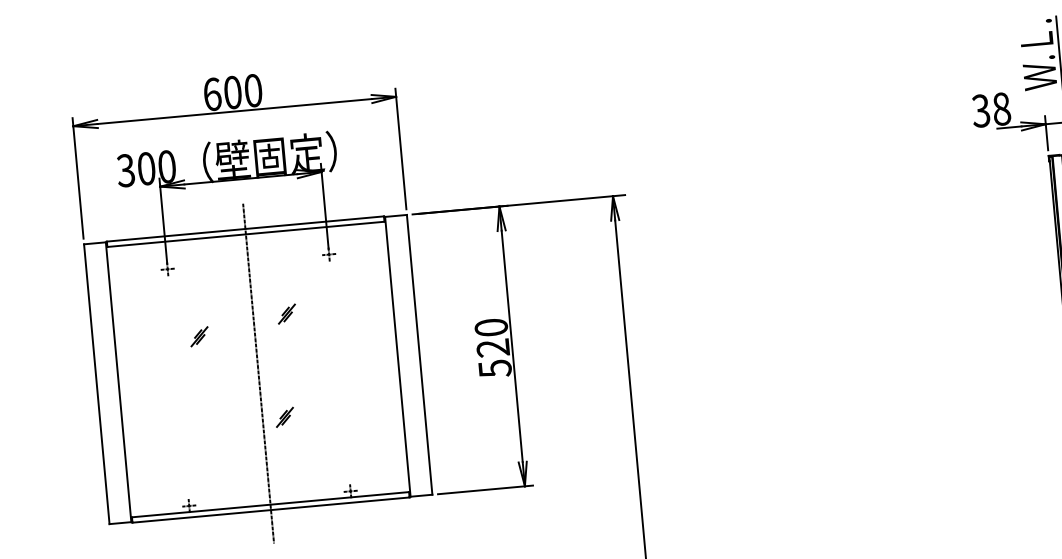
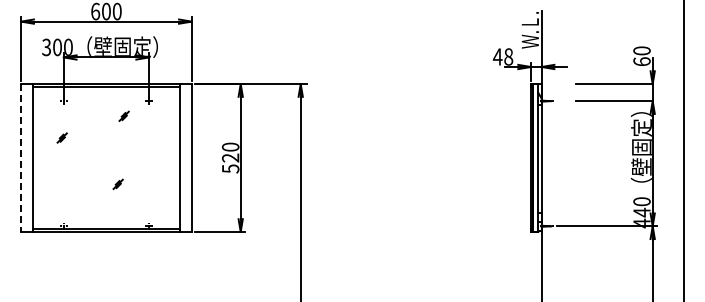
text: (980, 110) -> (497, 56), 38 -> 48
part: (285, 312) -> (123, 115), moved
part: (197, 335) -> (61, 137), moved
line: (258, 372) -> (106, 159), removed
line: (97, 385) -> (21, 158), solid -> dashed

